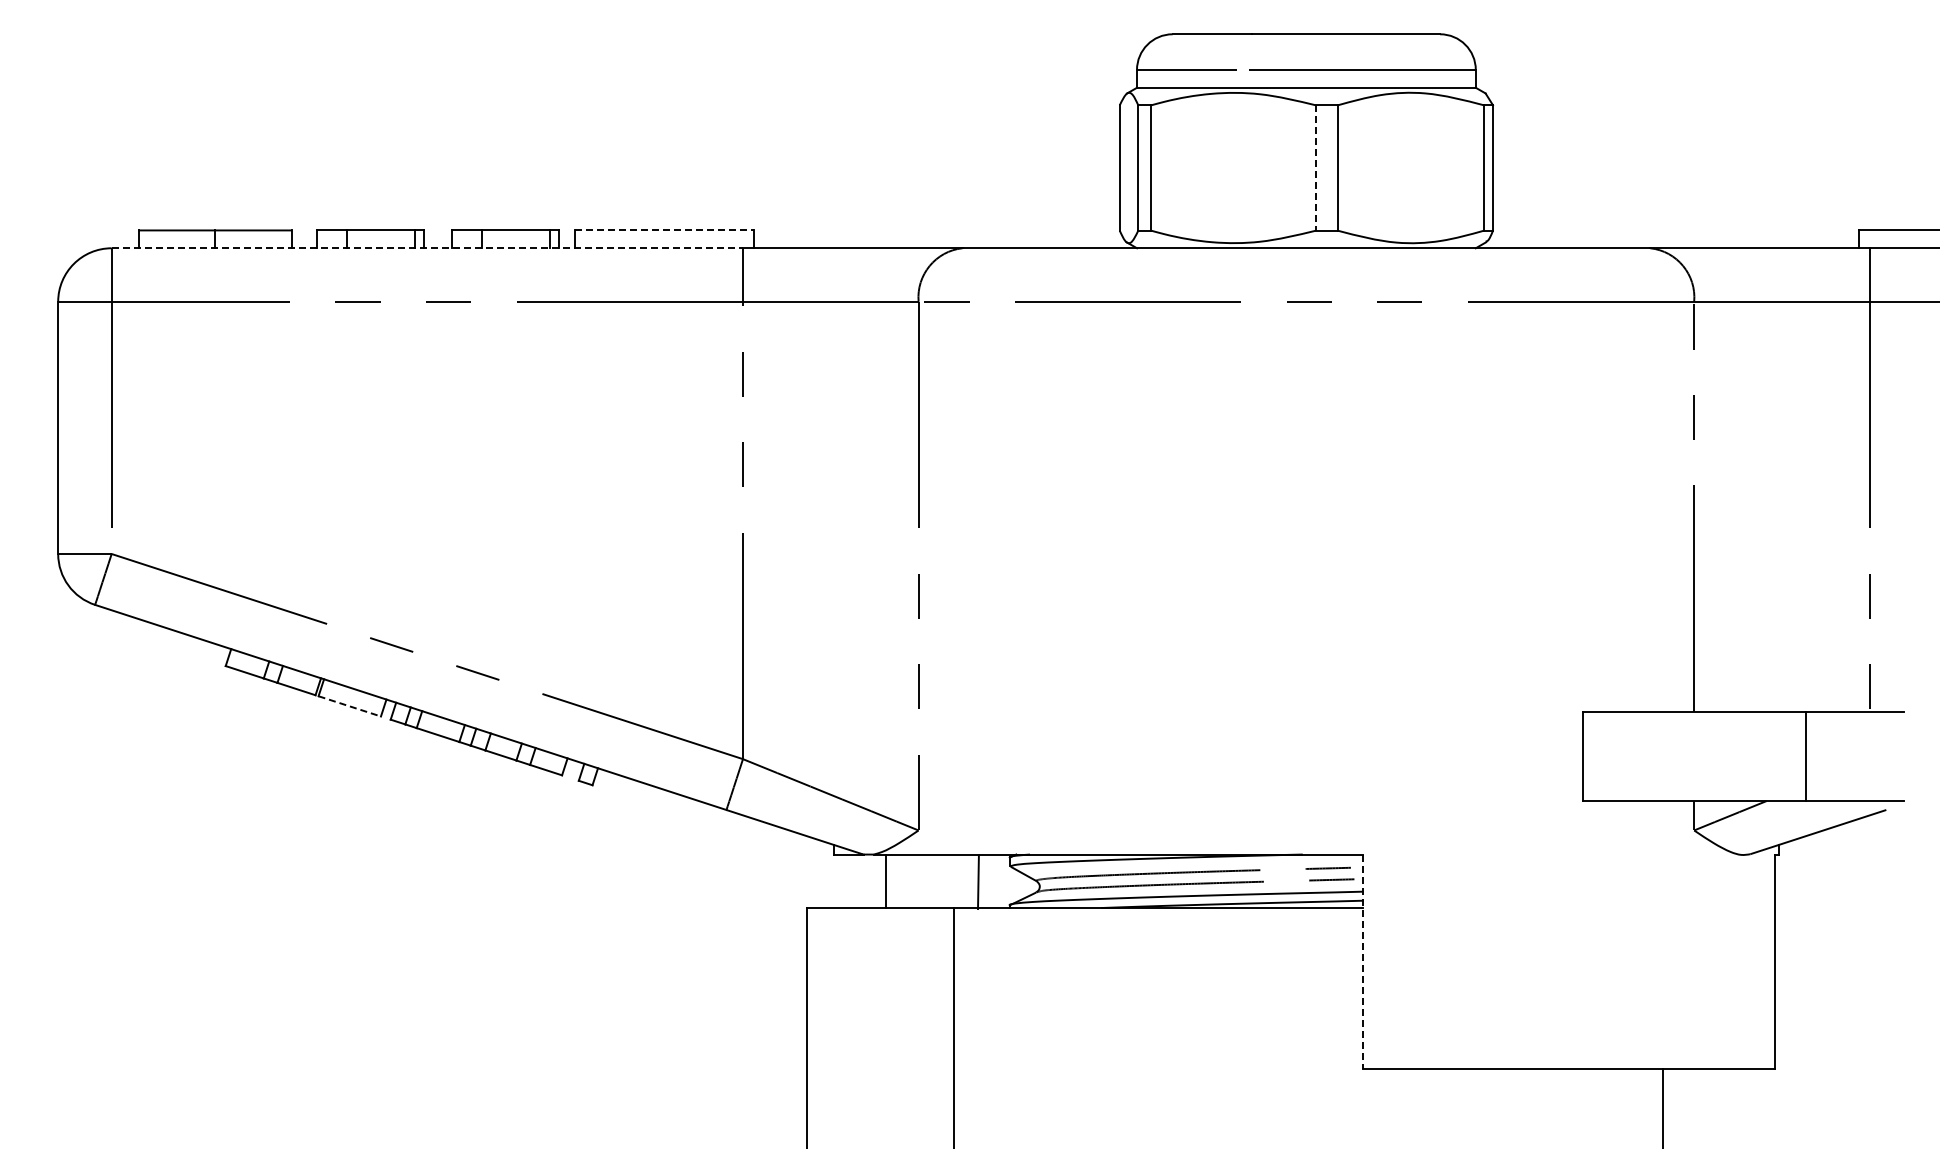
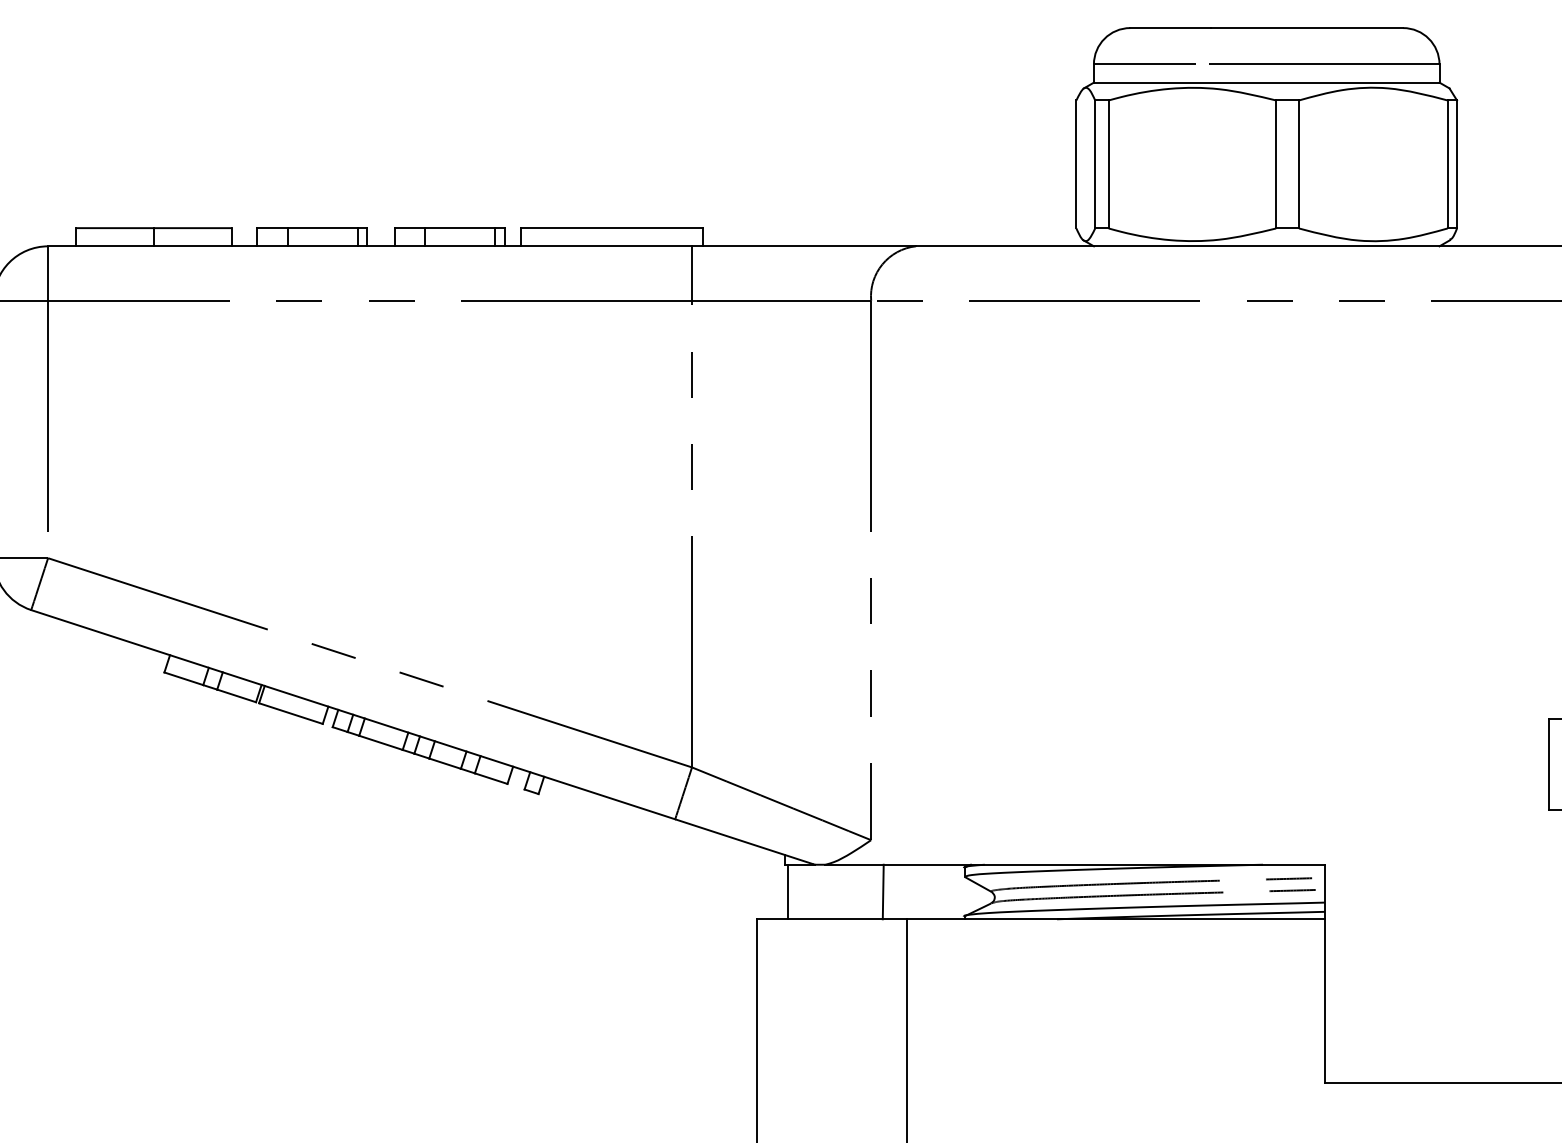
line: (1315, 168) -> (1275, 164), dashed -> solid
line: (664, 230) -> (611, 228), dashed -> solid
line: (427, 248) -> (370, 246), dashed -> solid
line: (349, 706) -> (290, 713), dashed -> solid
line: (886, 881) -> (788, 892), moved
line: (978, 882) -> (883, 892), moved
line: (1363, 961) -> (1324, 973), dashed -> solid

